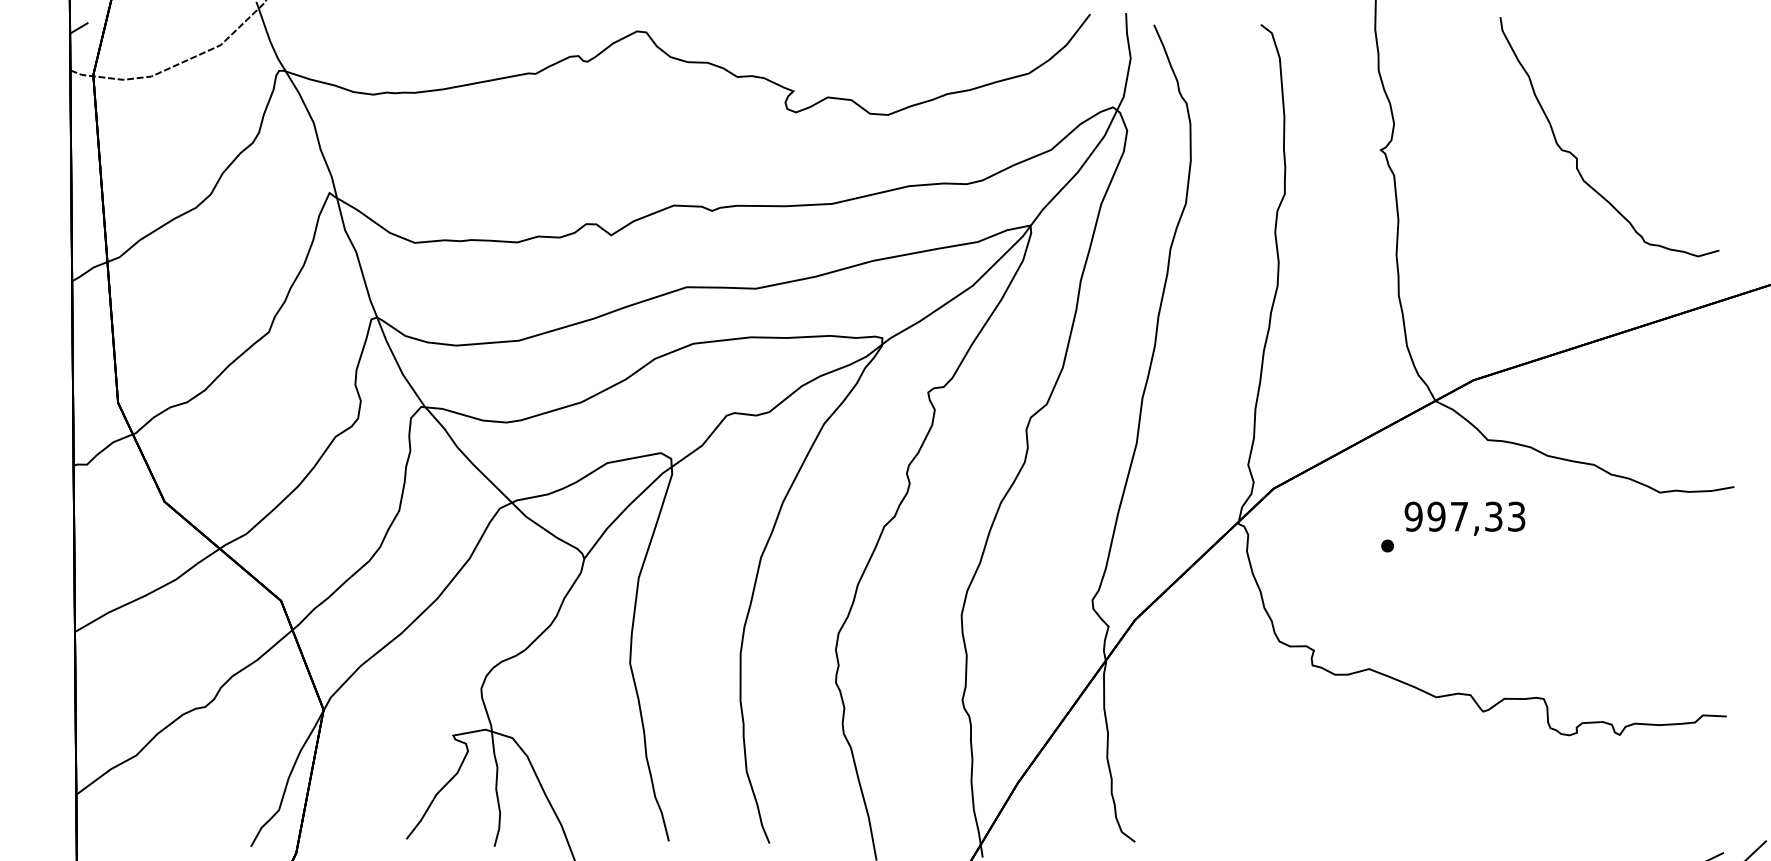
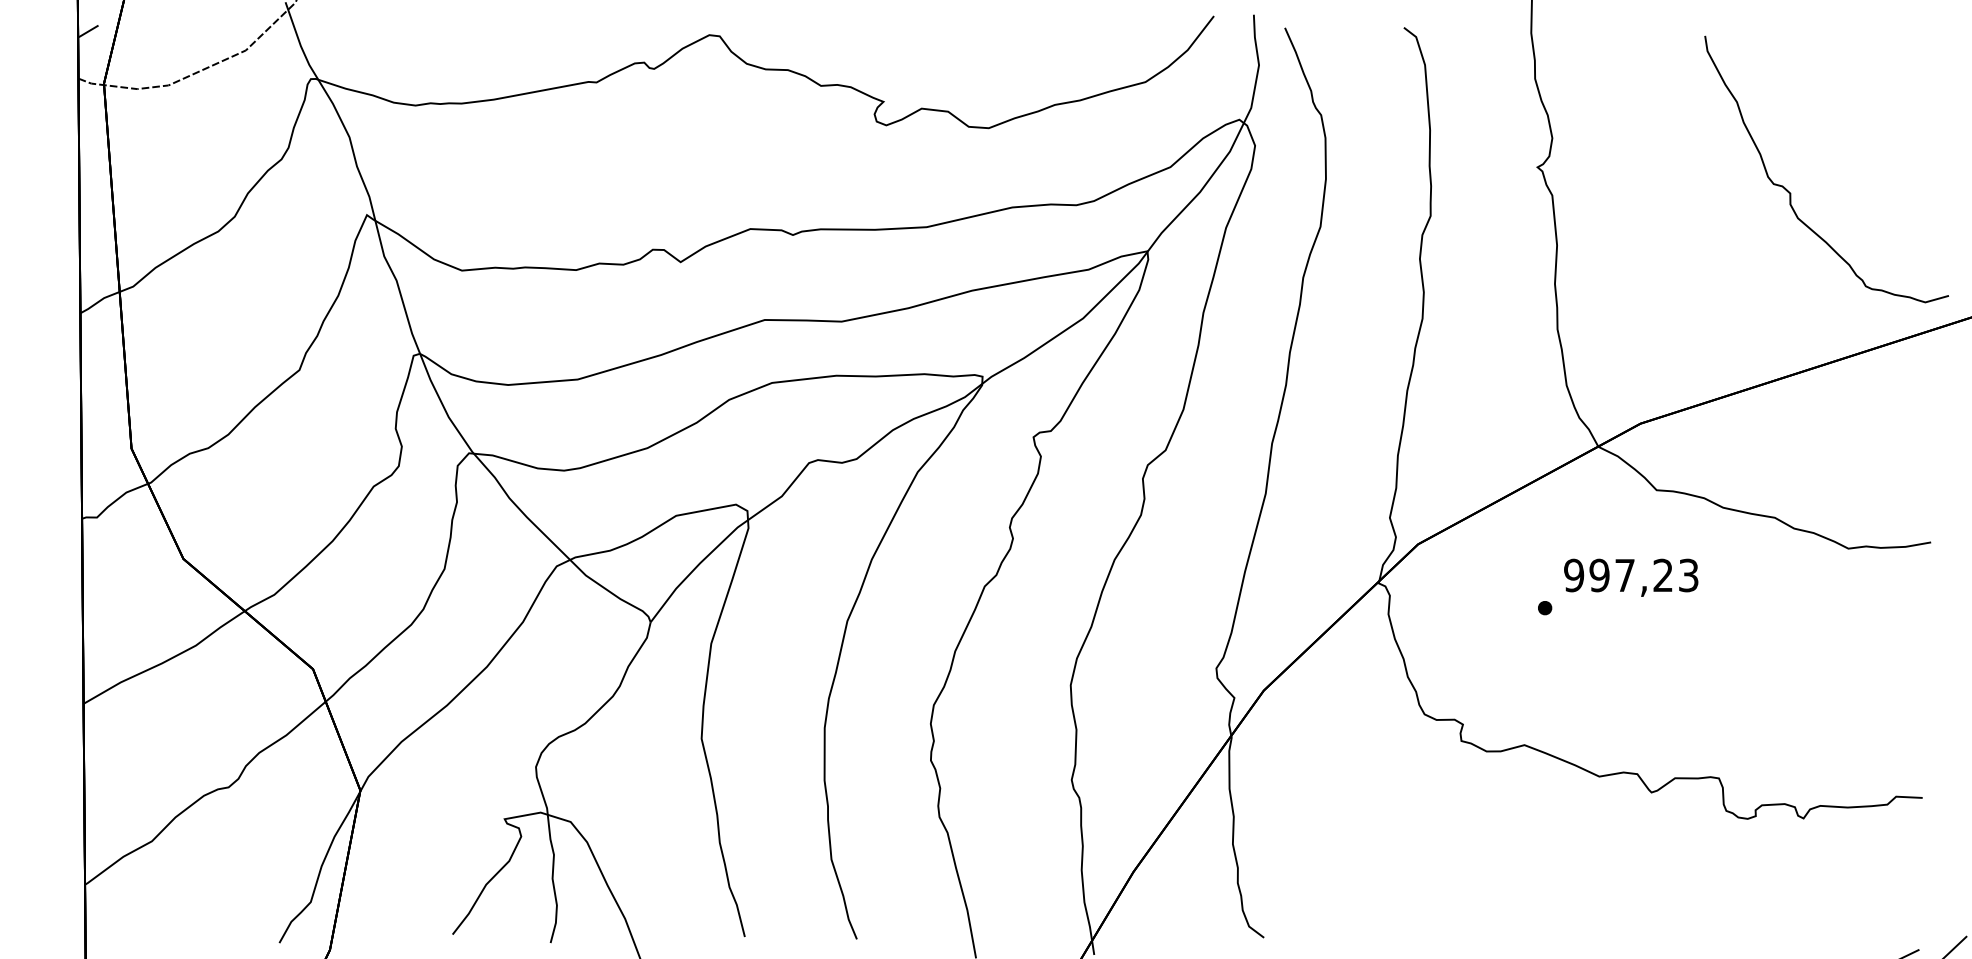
curve: (1577, 157) -> (1790, 192), moved
text: (1493, 516) -> (1662, 575), 997,33 -> 997,23

